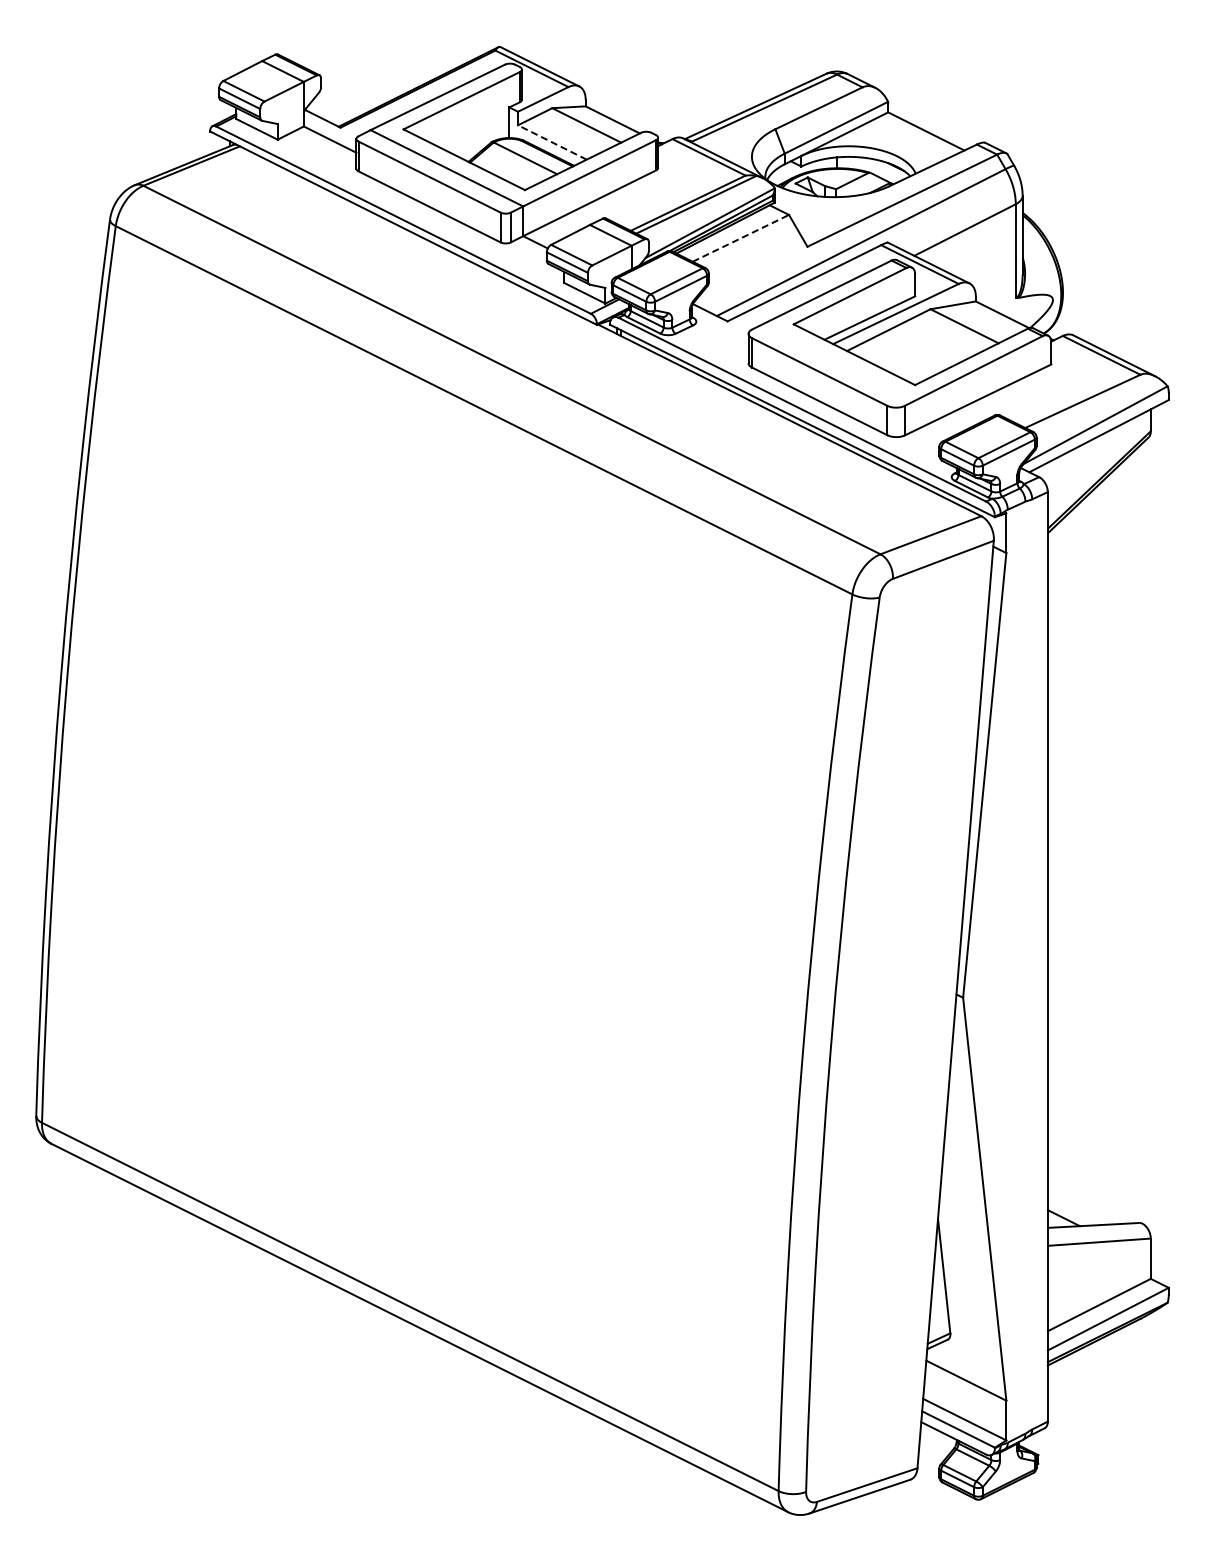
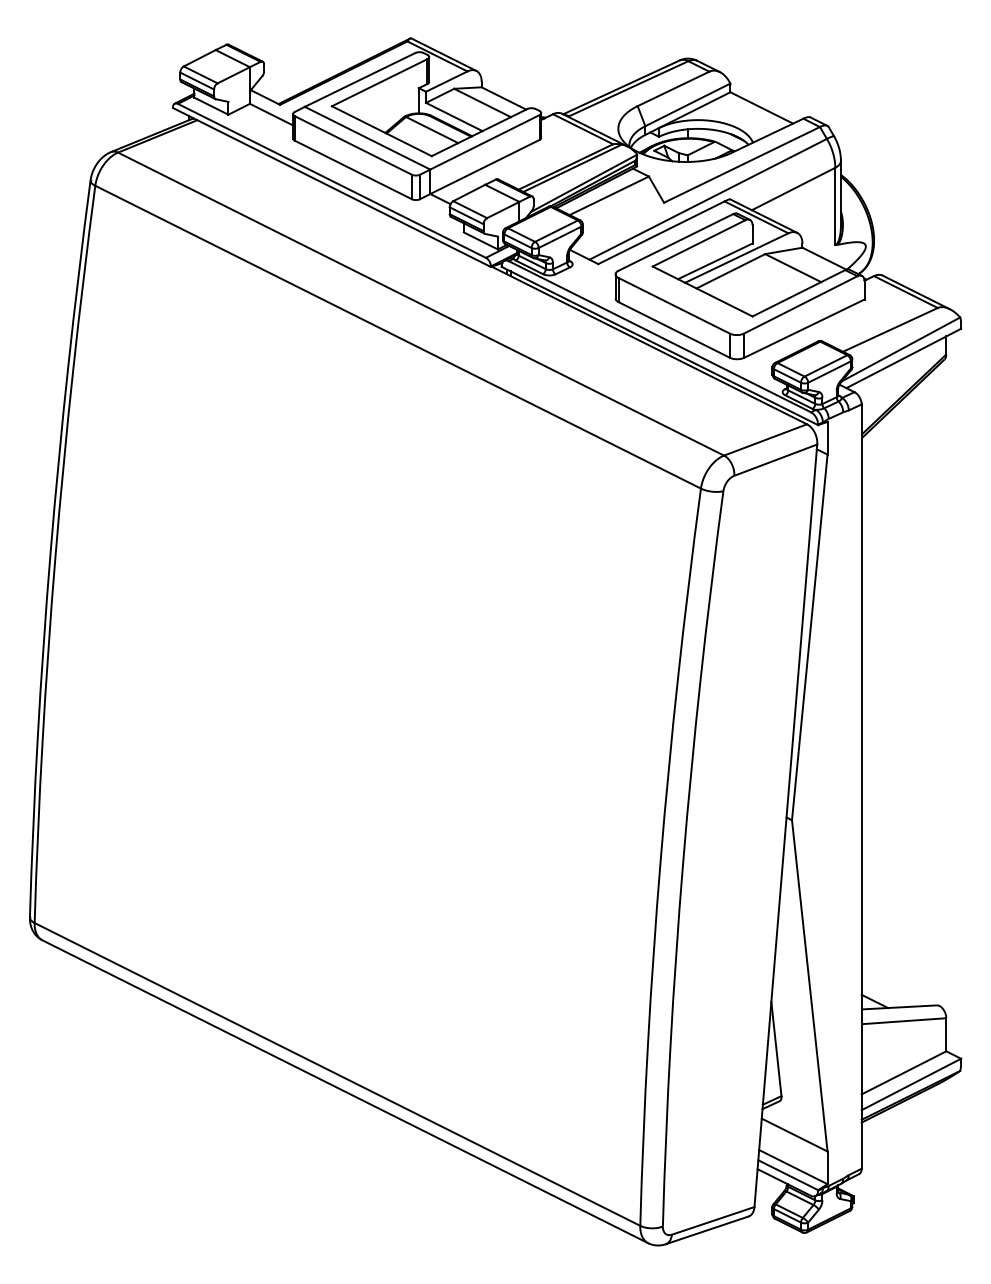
line: (551, 142) -> (453, 117), dashed -> solid
line: (740, 238) -> (608, 195), dashed -> solid

